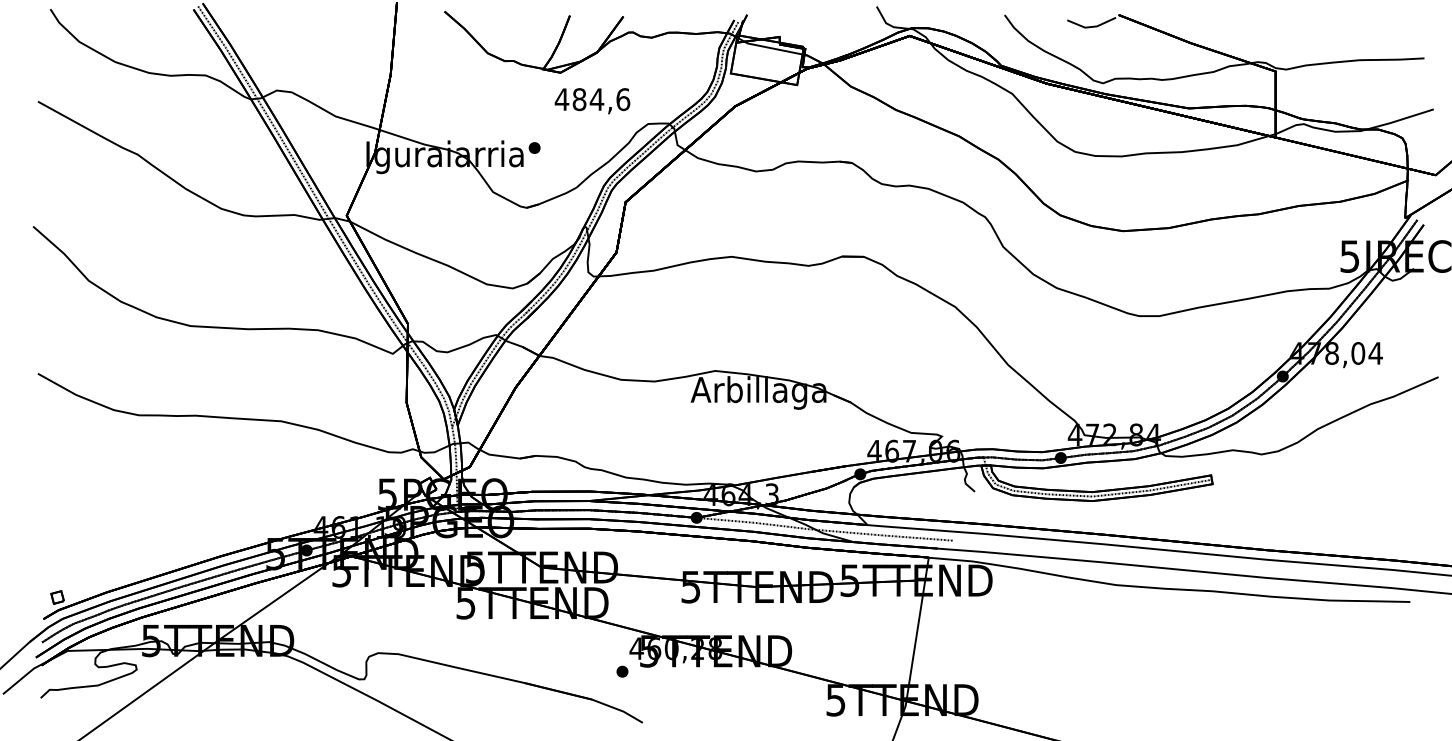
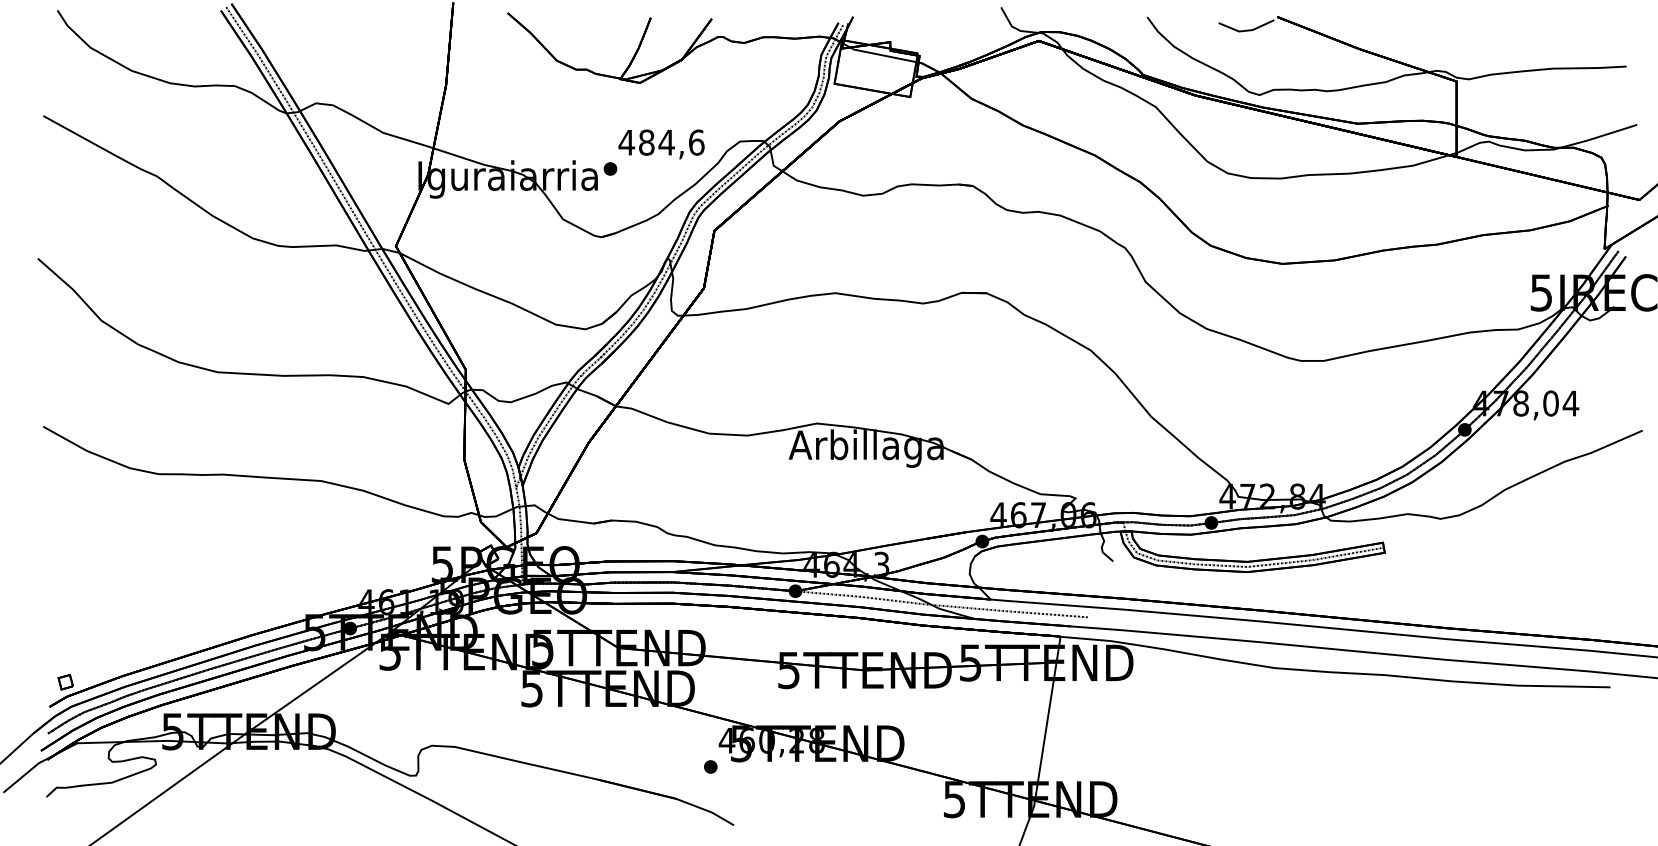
text: (592, 101) -> (661, 144), moved

